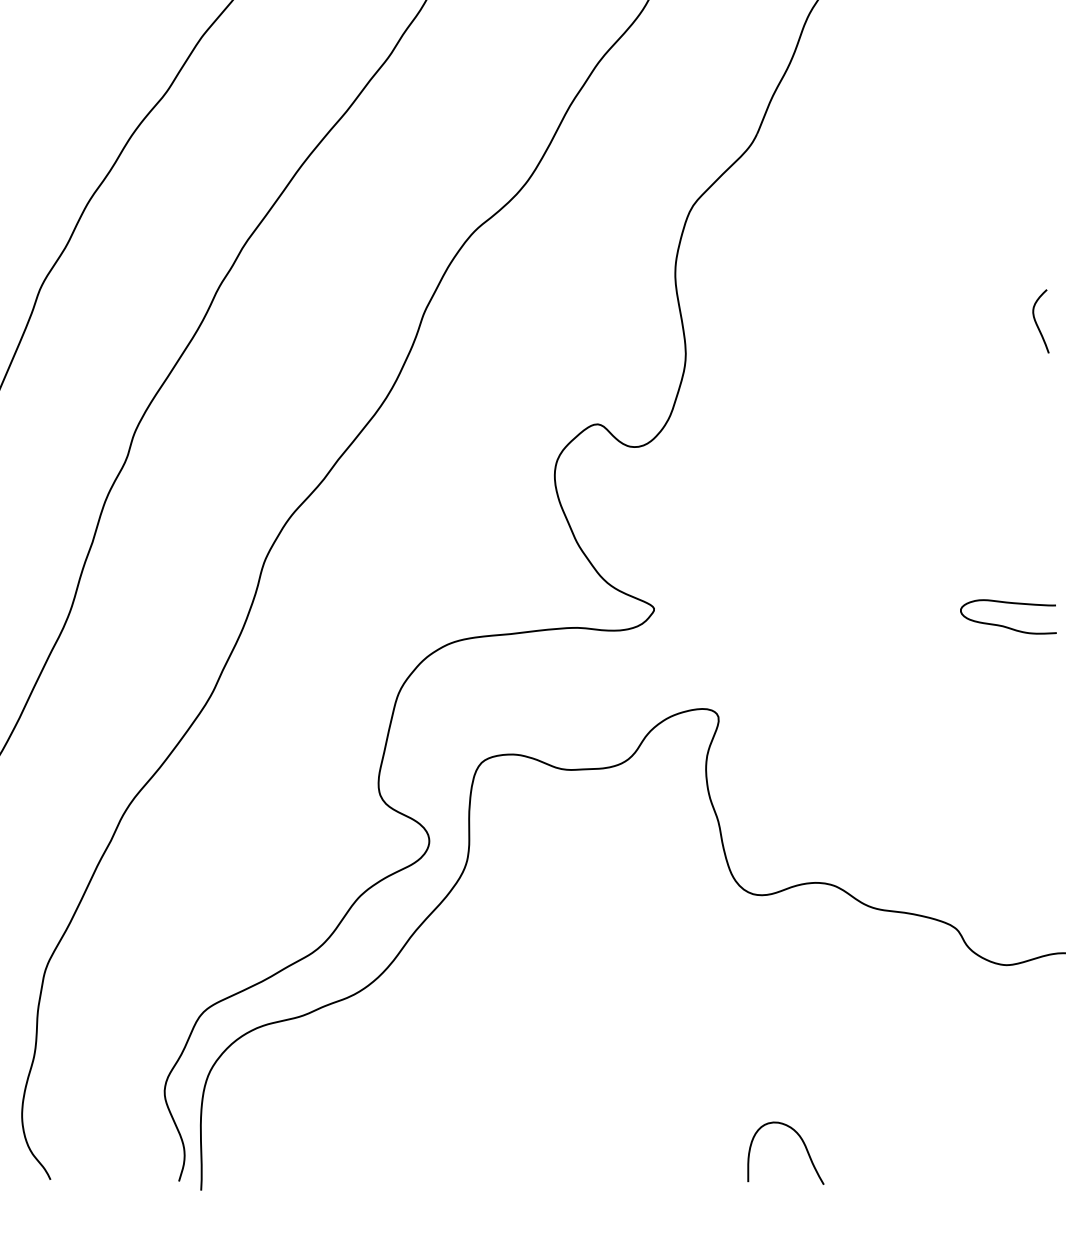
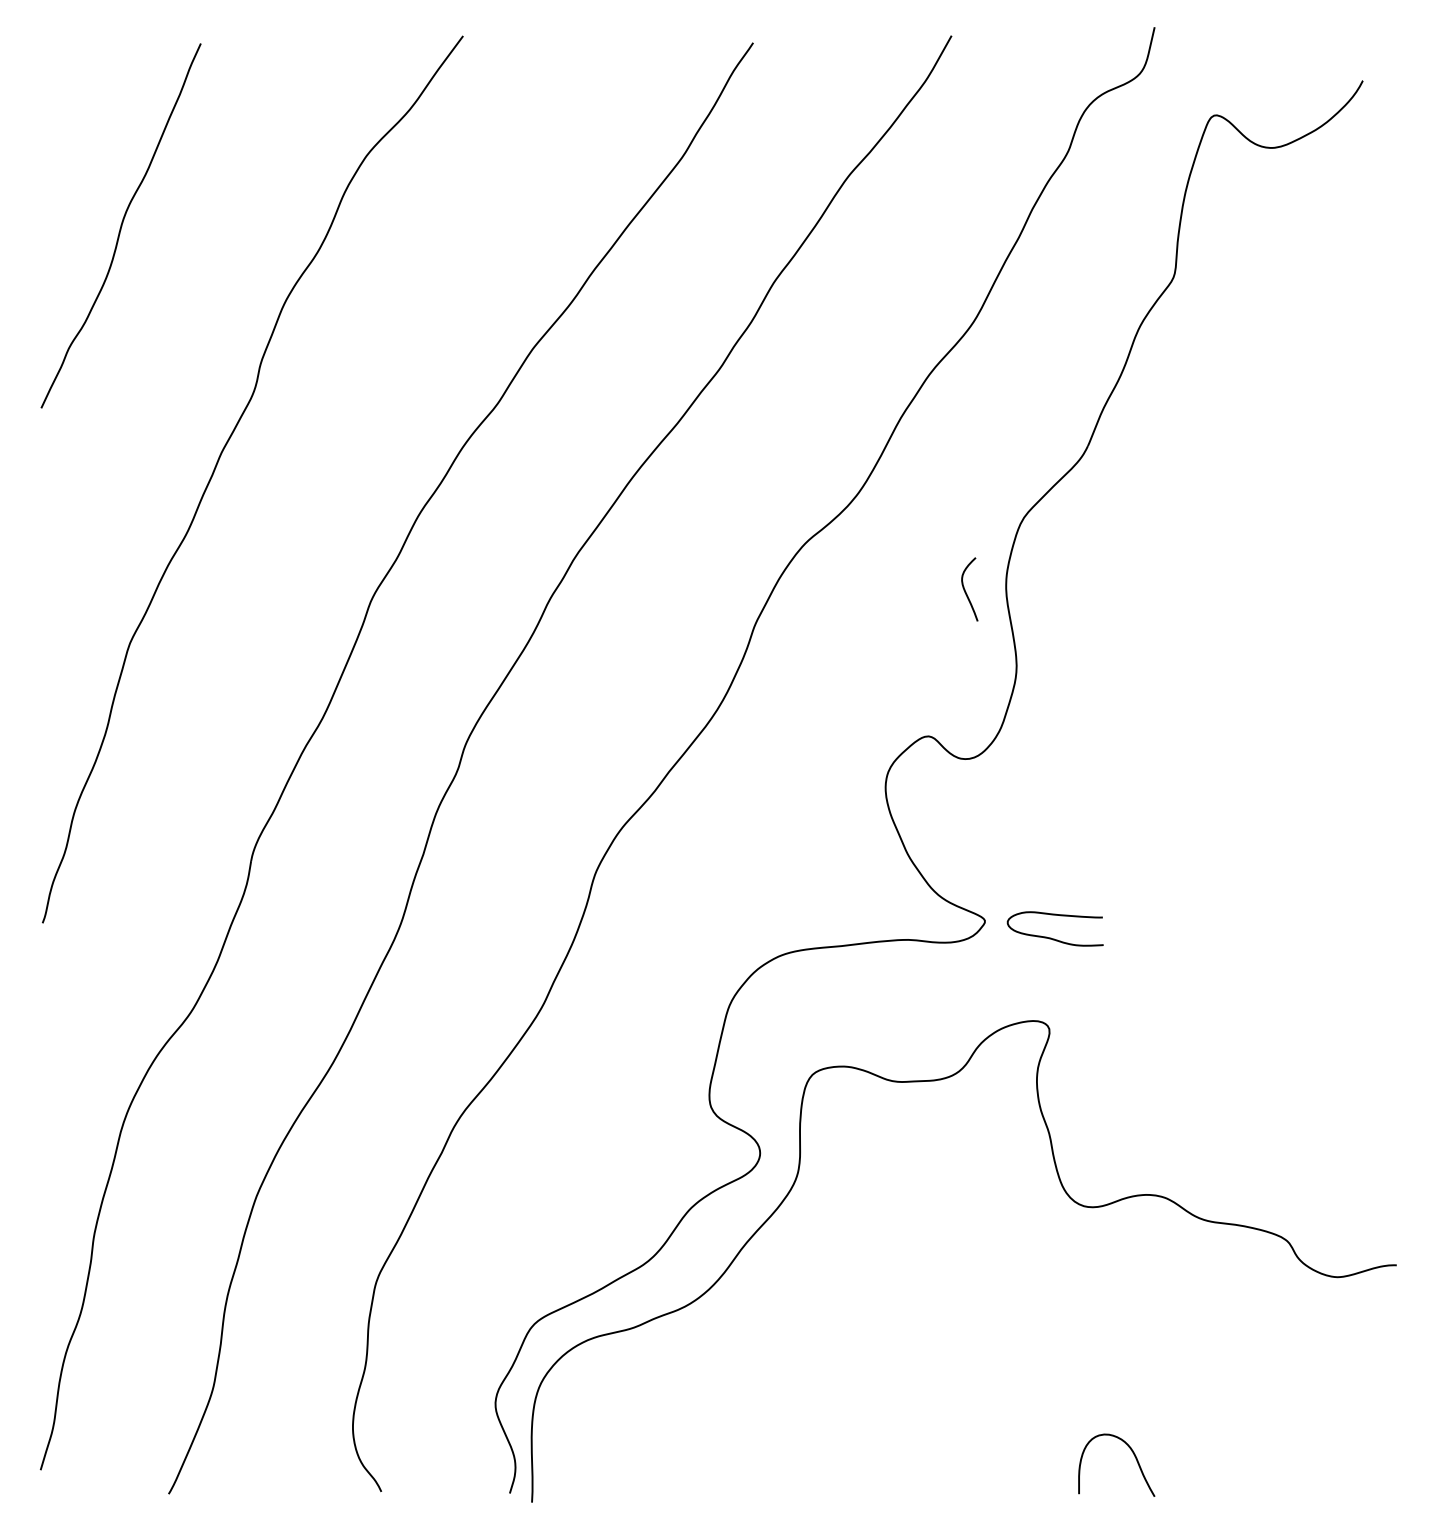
curve: (1037, 323) -> (966, 591), moved
curve: (1004, 625) -> (1051, 937), moved

